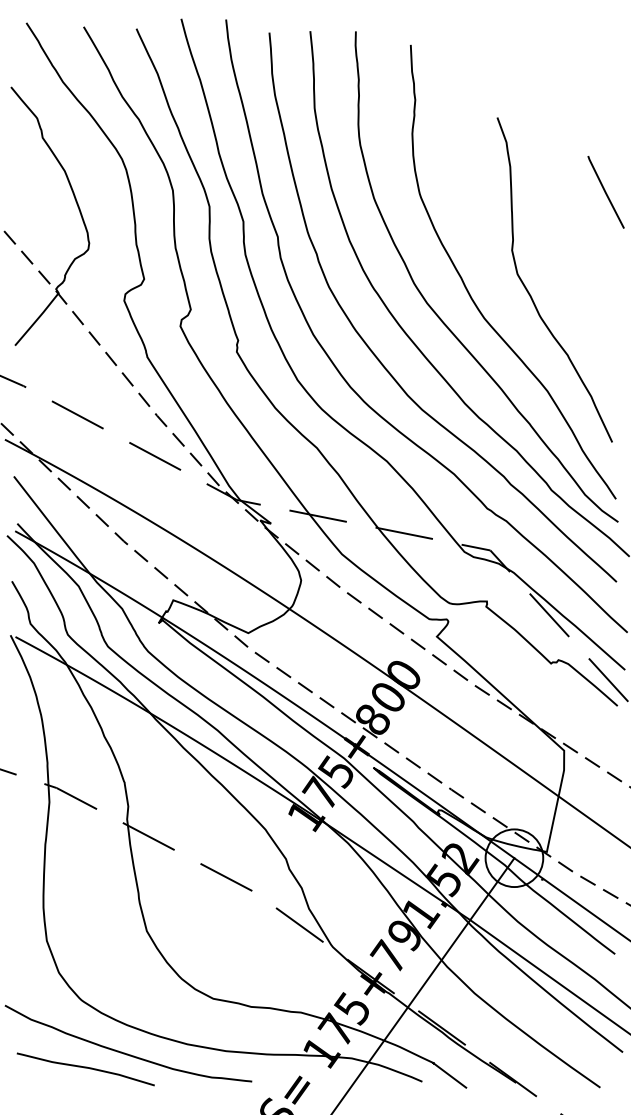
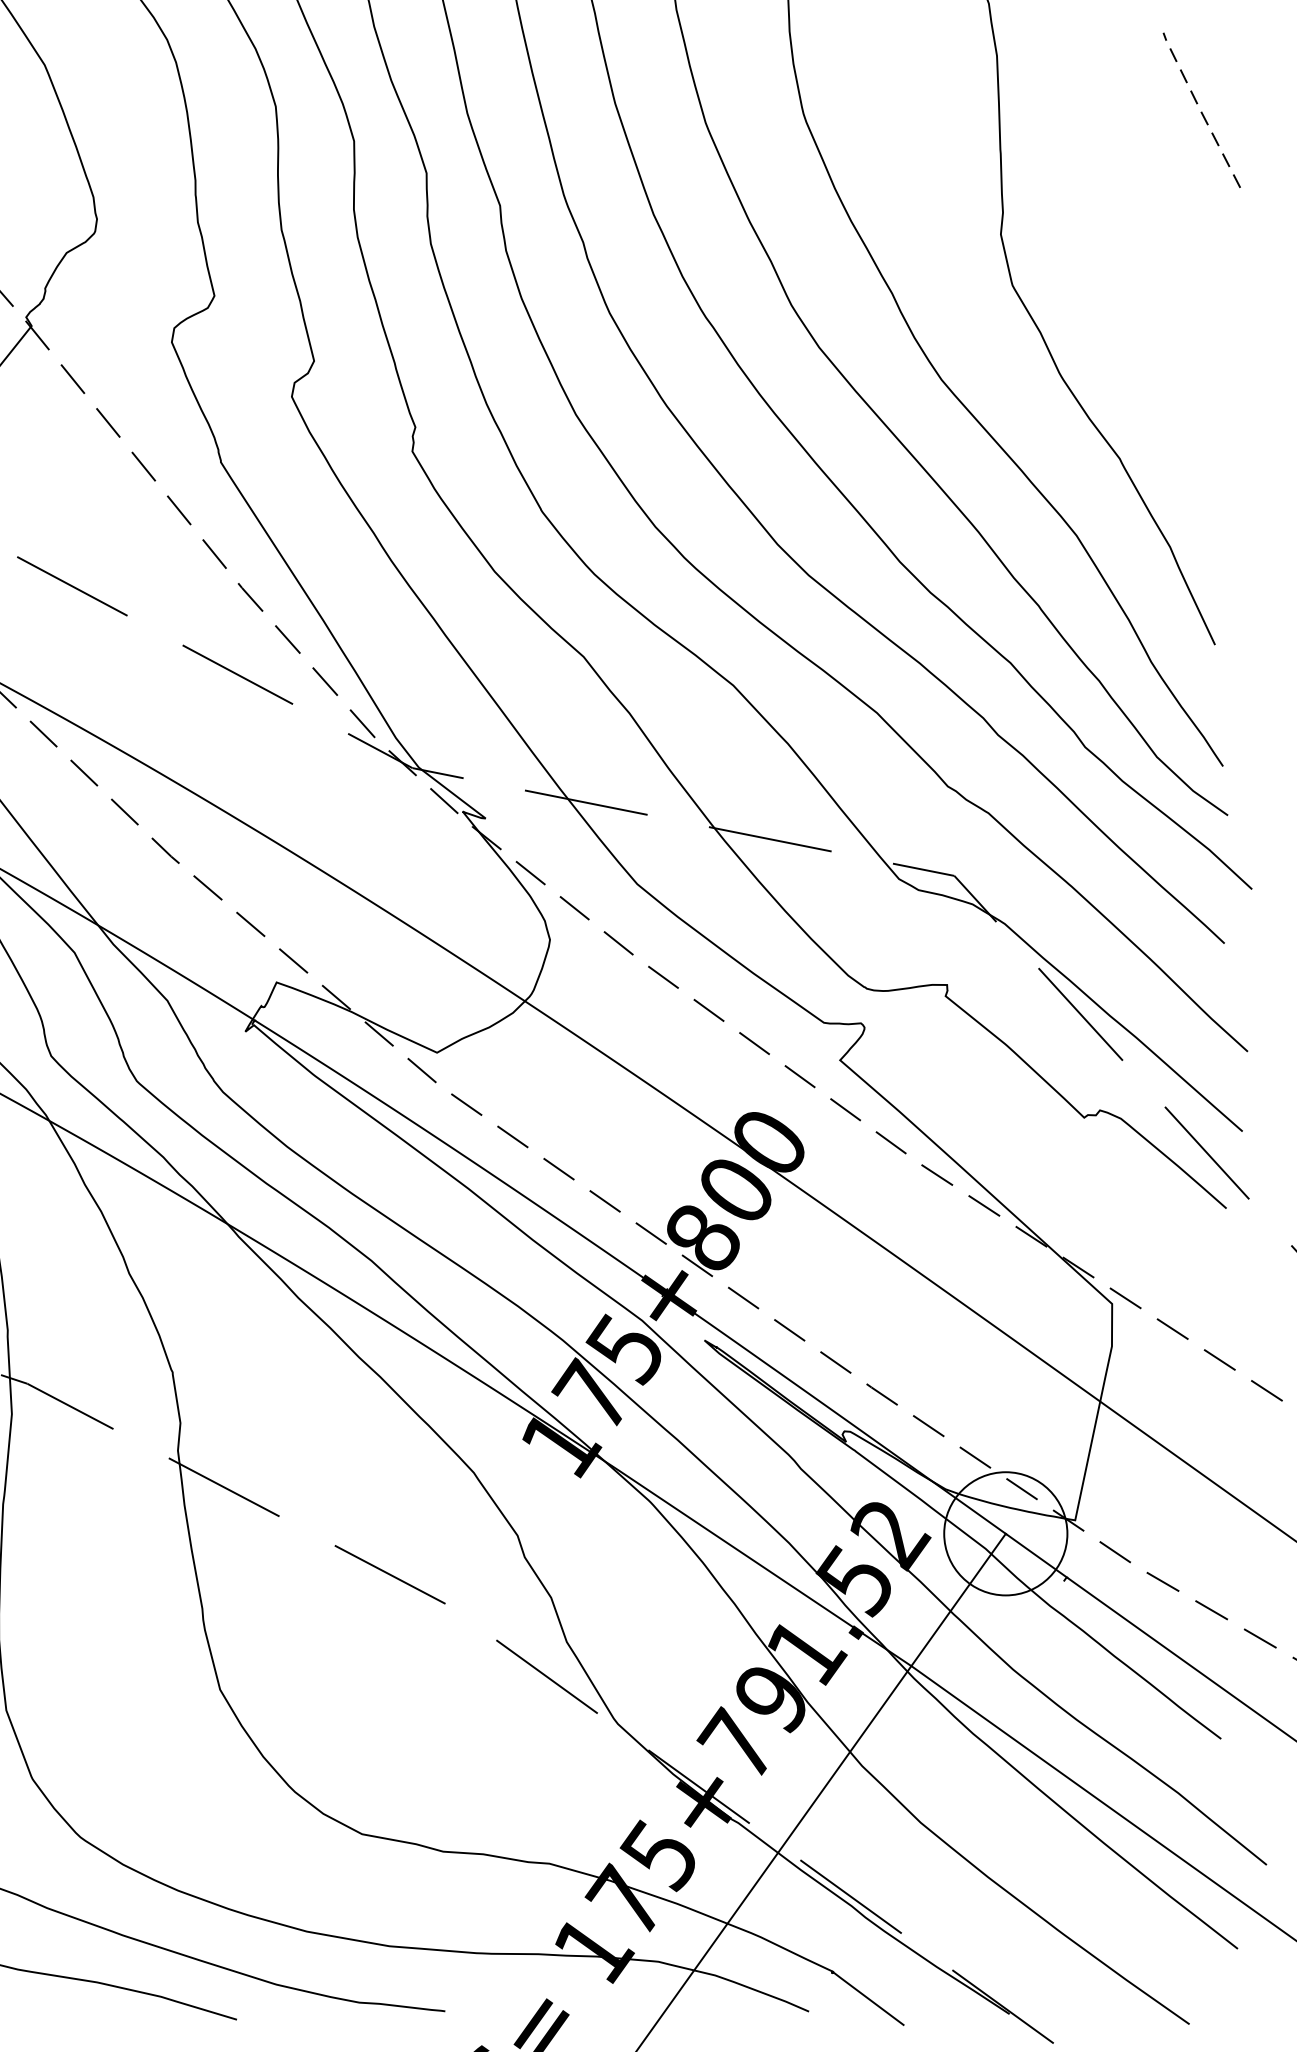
line: (605, 192) -> (1200, 110), solid -> dashed

